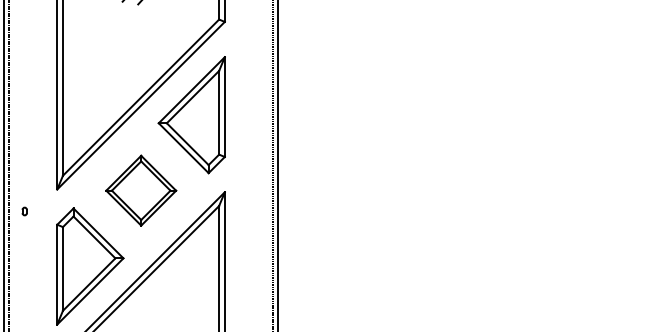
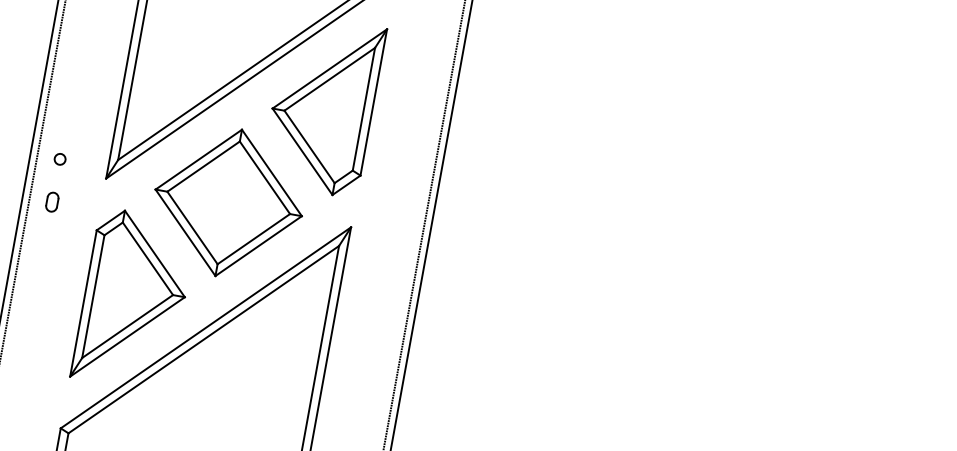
circle: (24, 181) -> (60, 158), added
part: (141, 190) -> (229, 202), size x1.43
part: (24, 211) -> (52, 202), size x1.67

